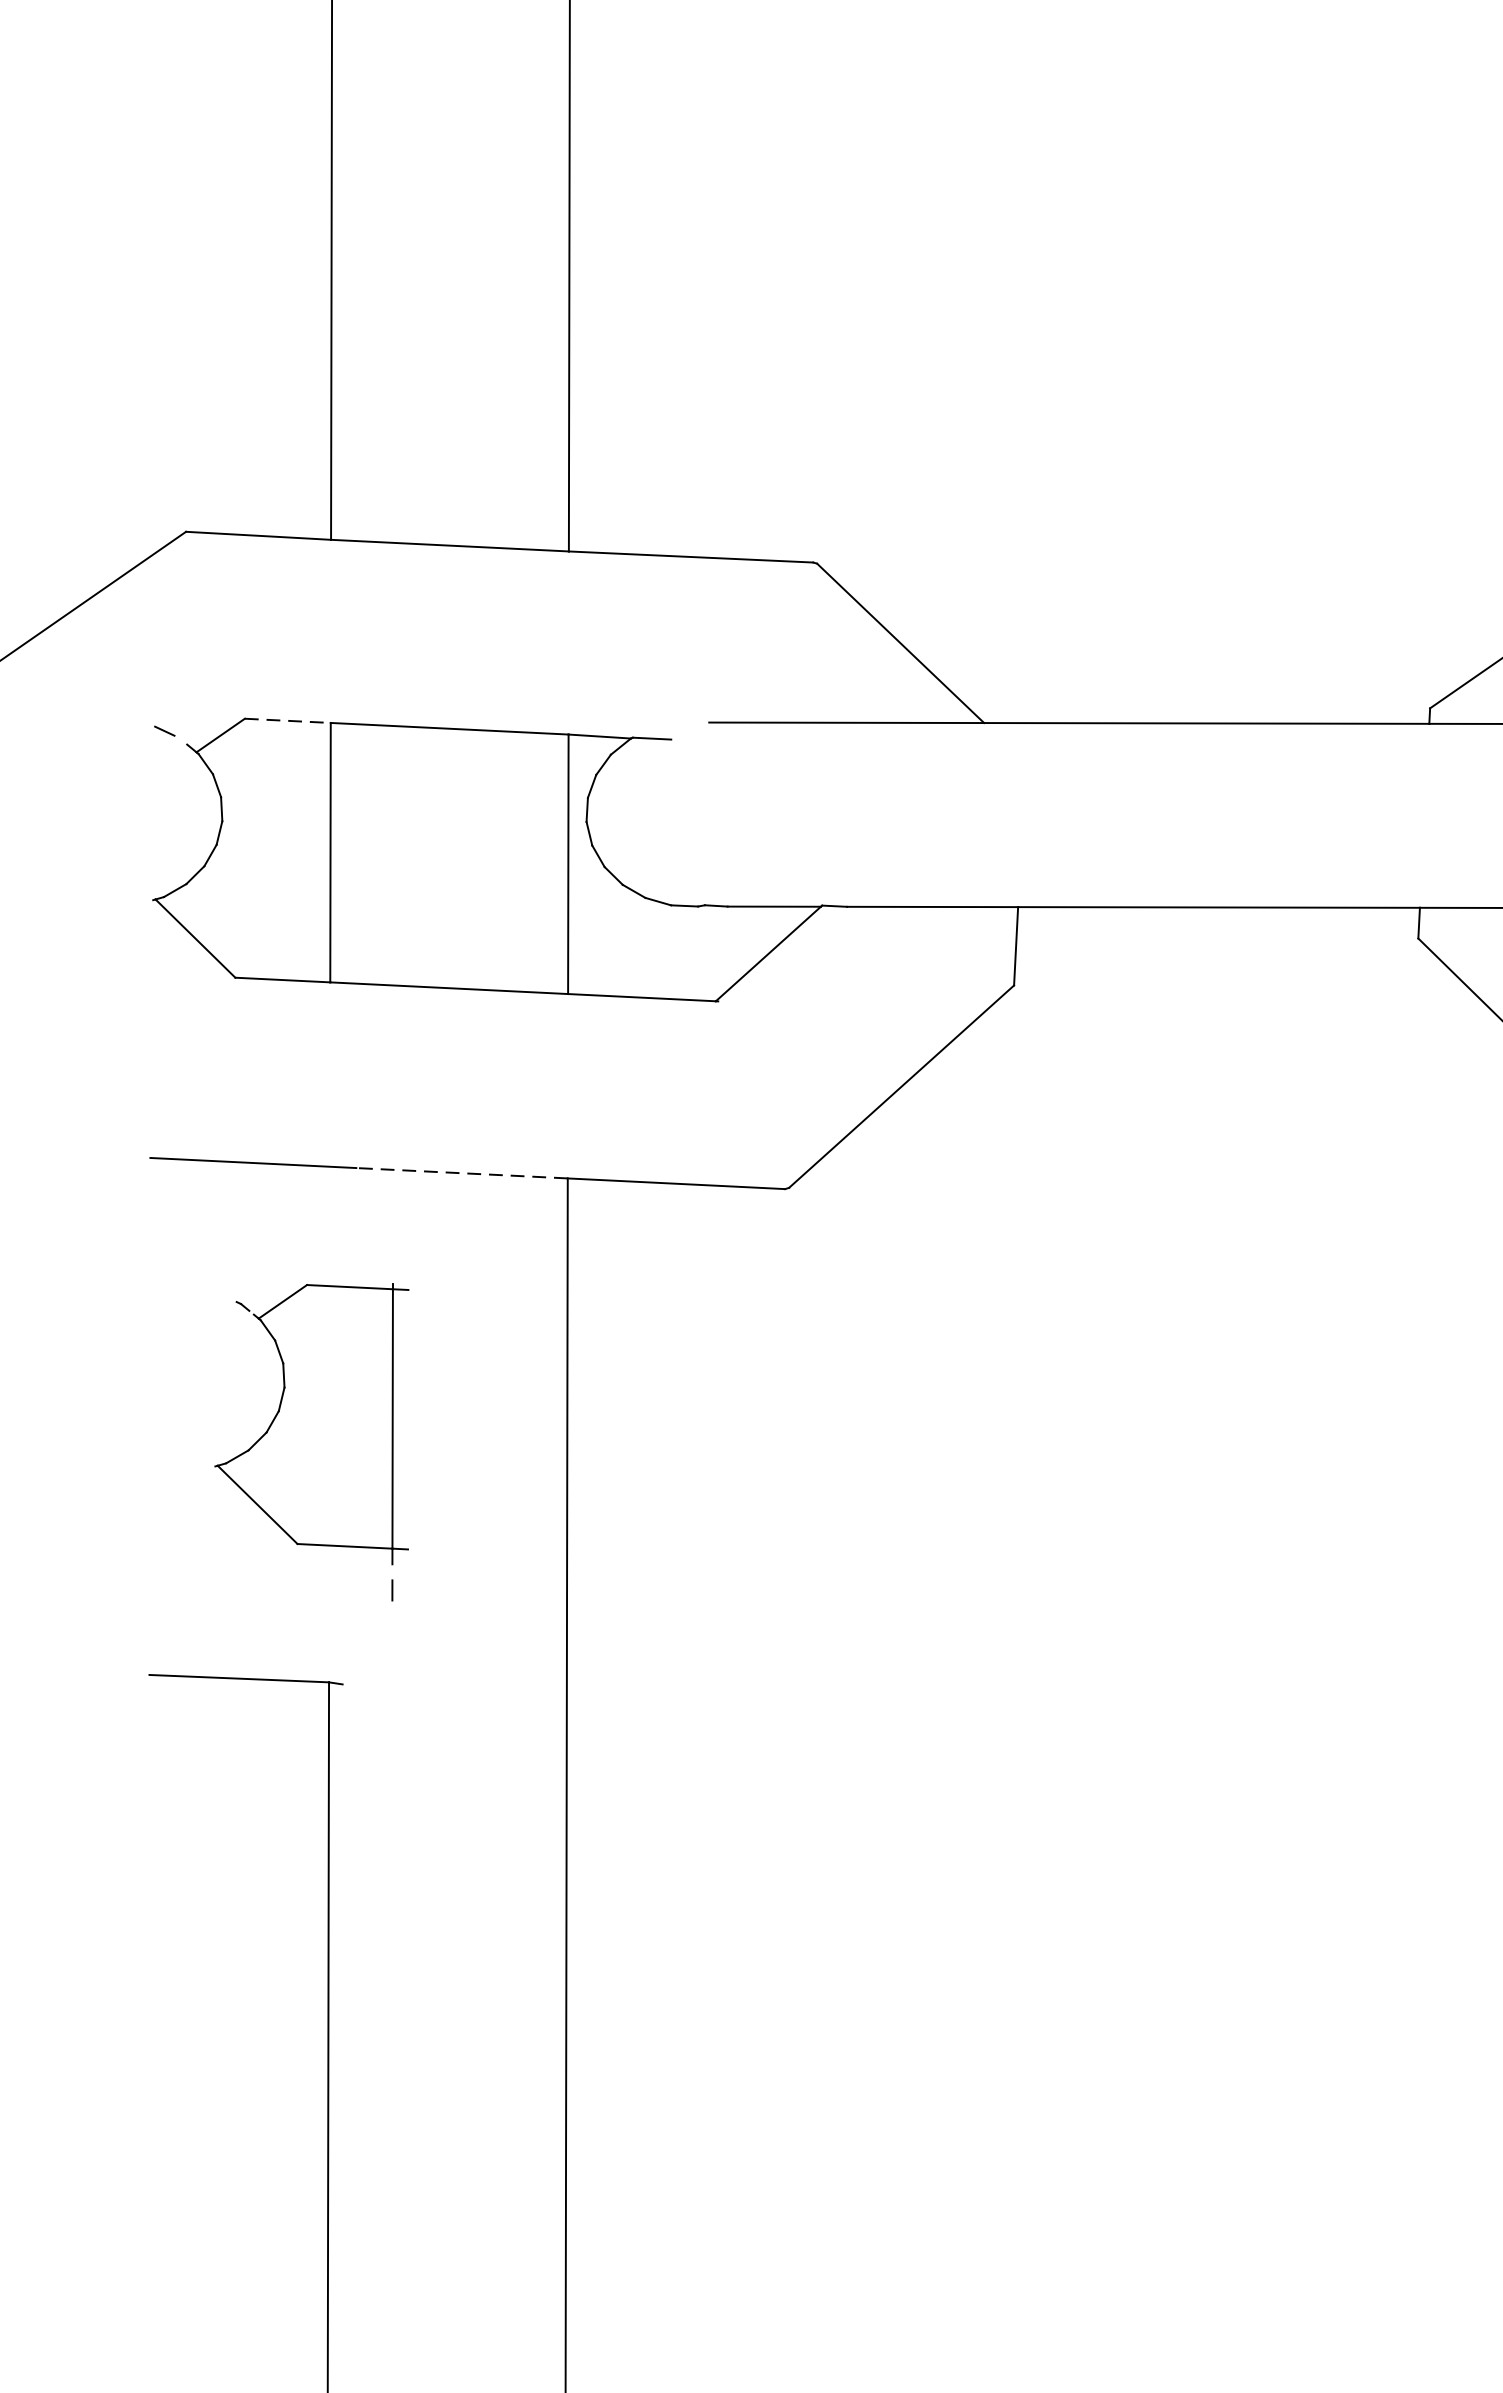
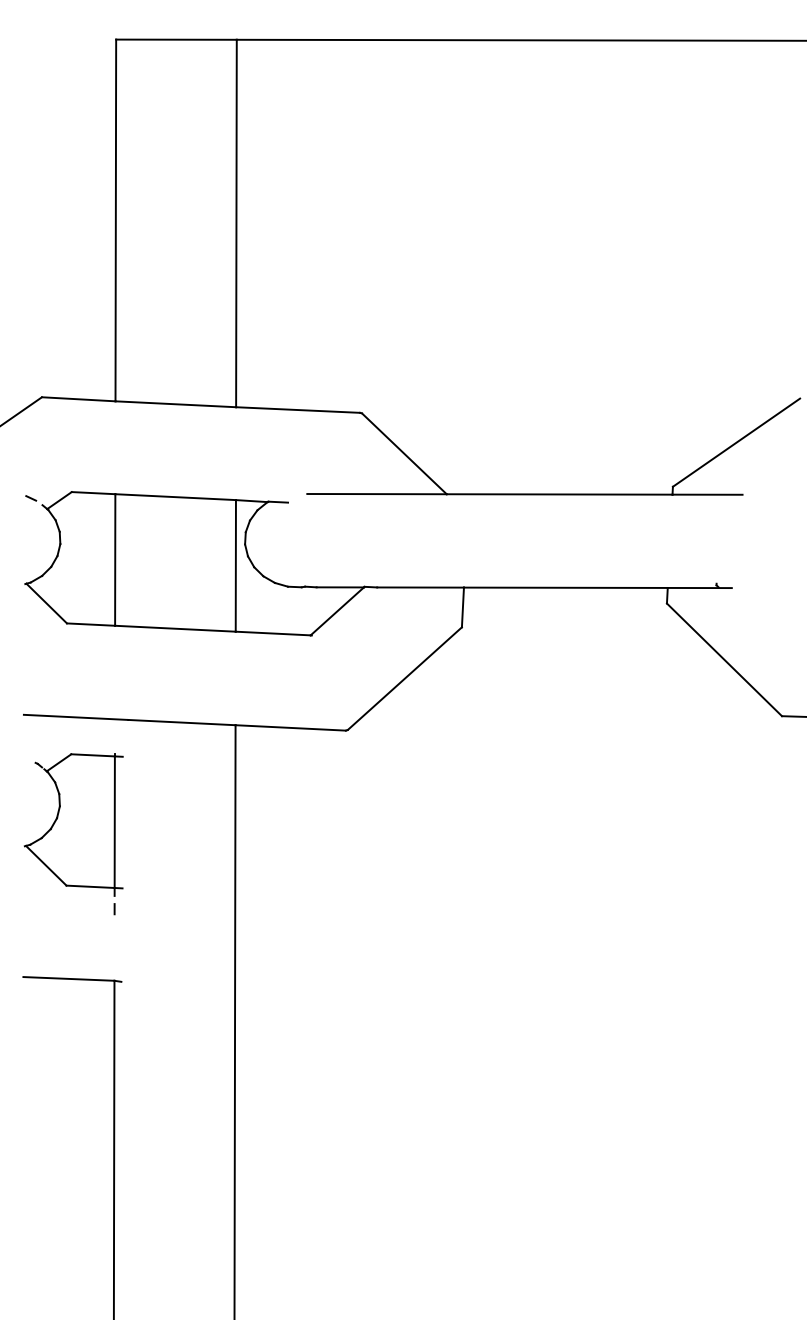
line: (287, 721) -> (93, 493), dashed -> solid
line: (461, 1173) -> (181, 722), dashed -> solid
part: (311, 1443) -> (73, 834), moved

